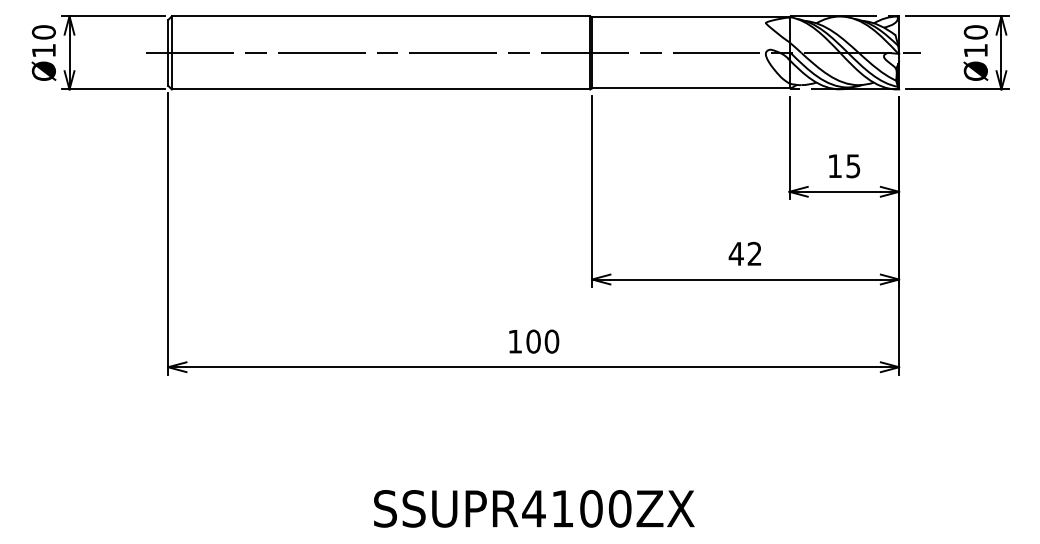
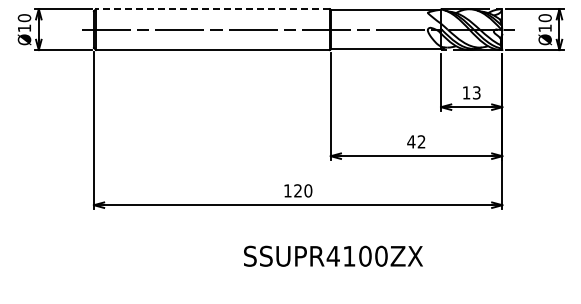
line: (380, 16) -> (212, 9), solid -> dashed
text: (852, 165) -> (476, 92), 15 -> 13
text: (534, 340) -> (298, 190), 100 -> 120
text: (534, 507) -> (333, 255), moved

